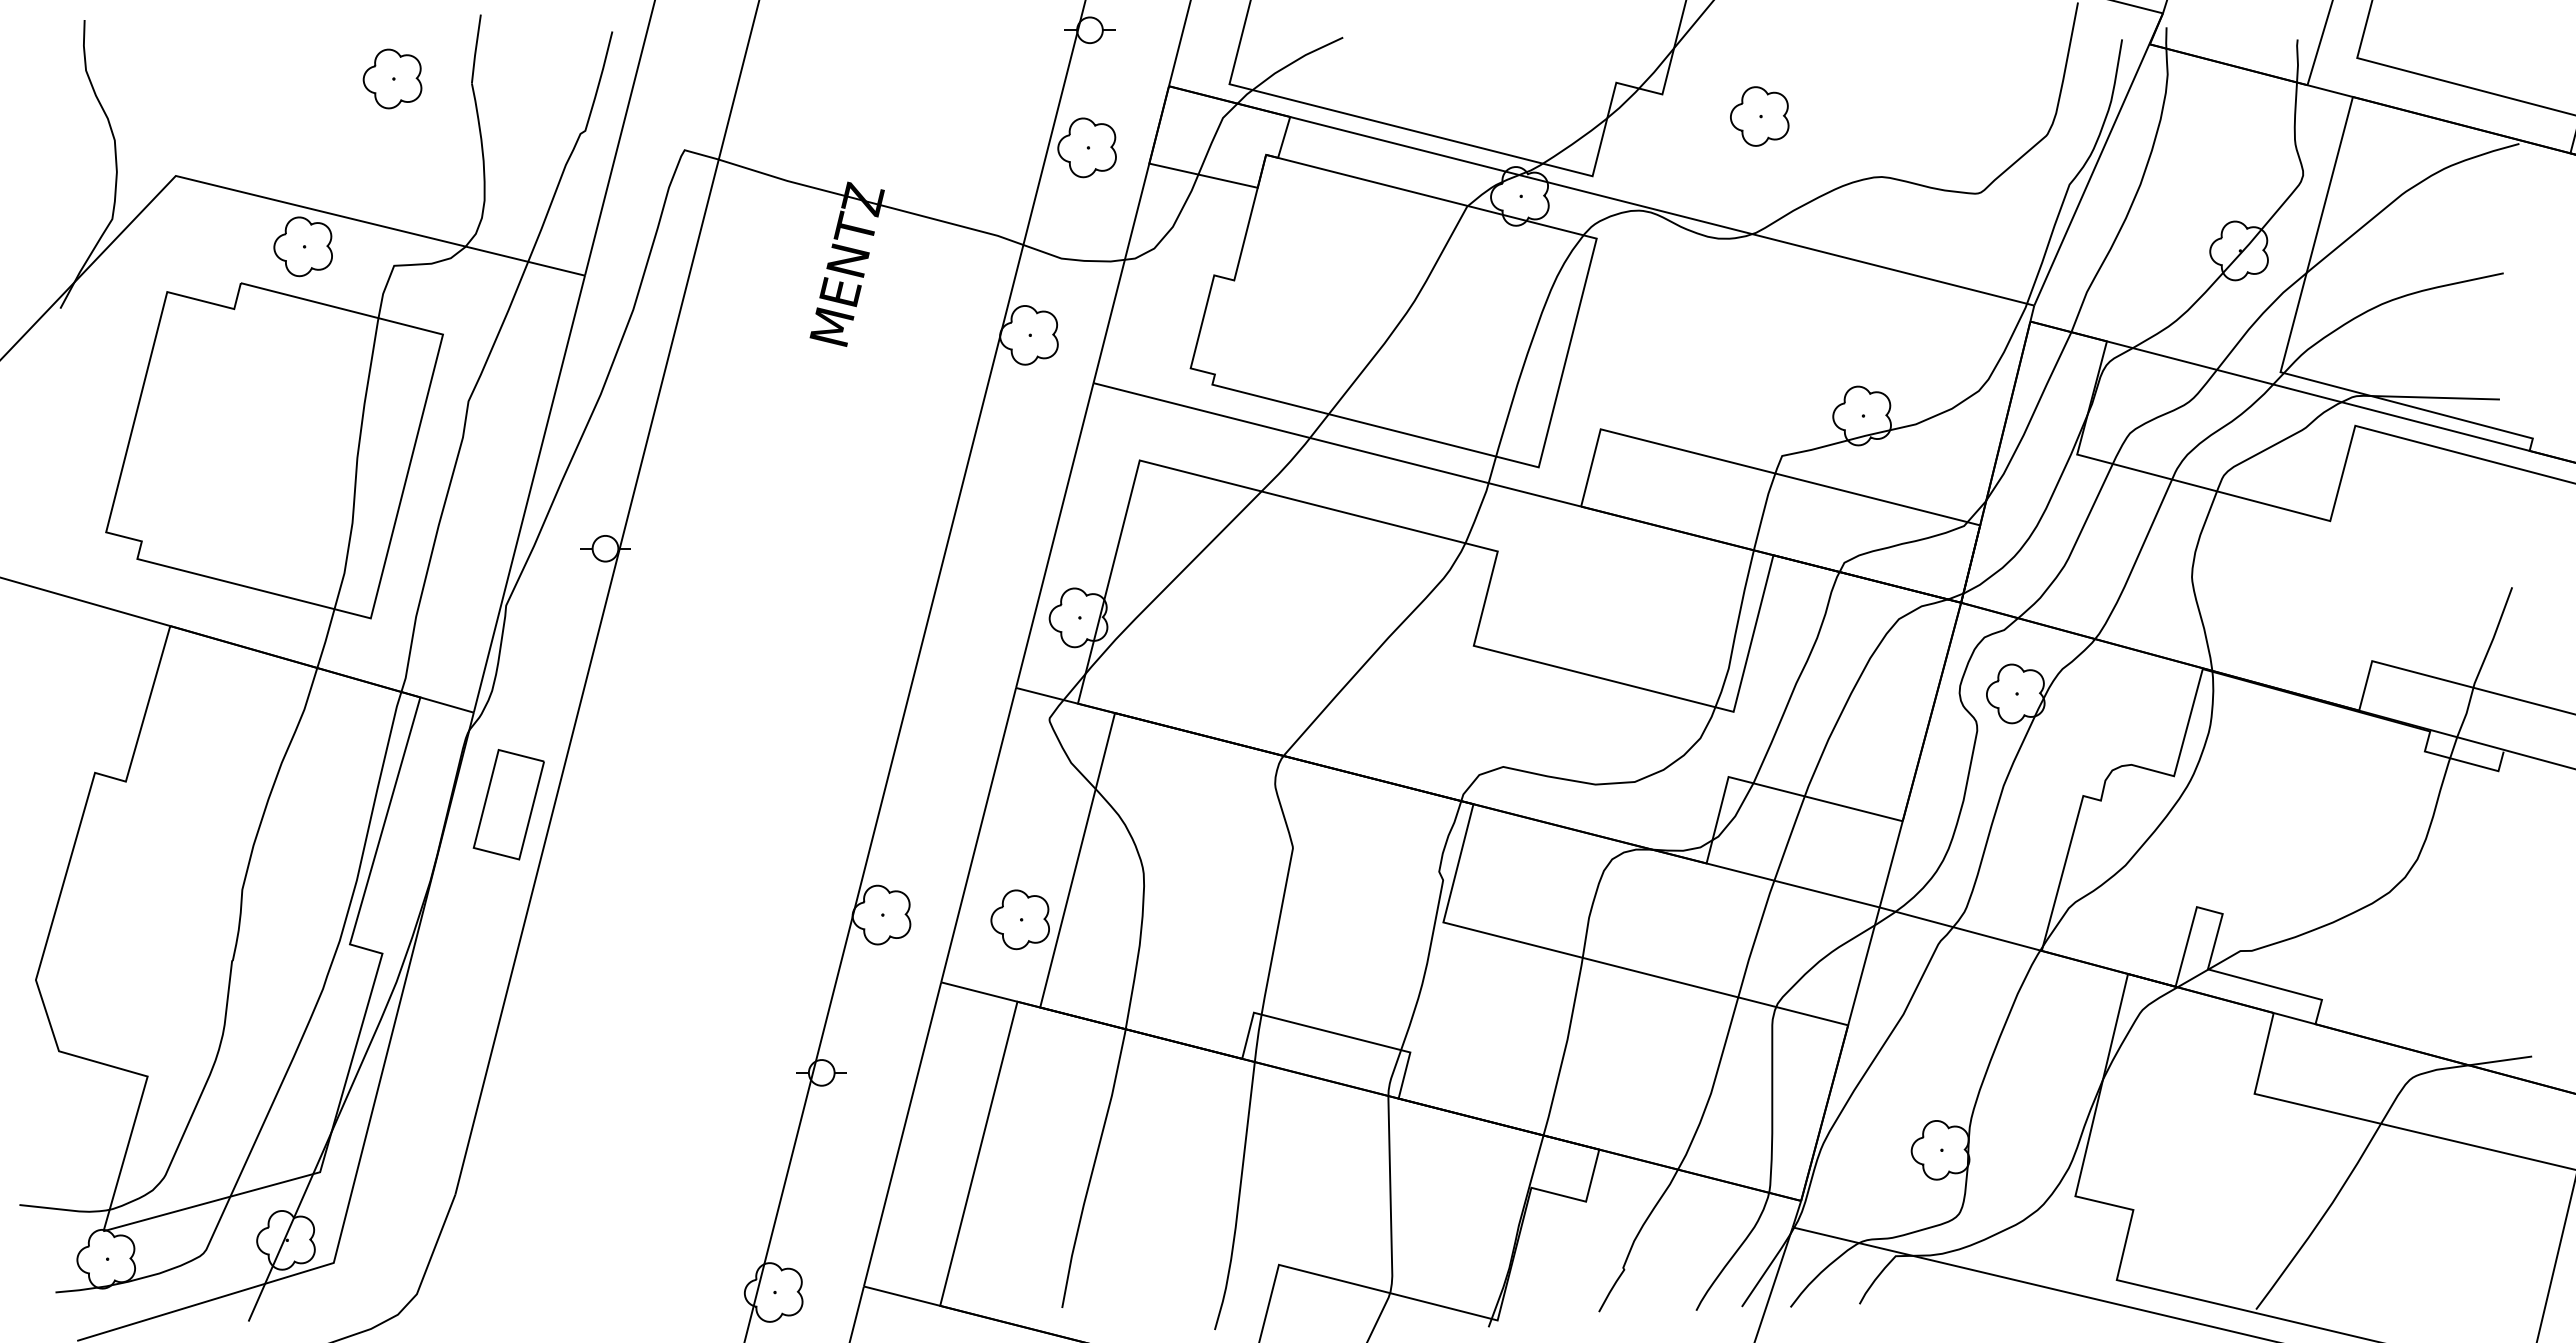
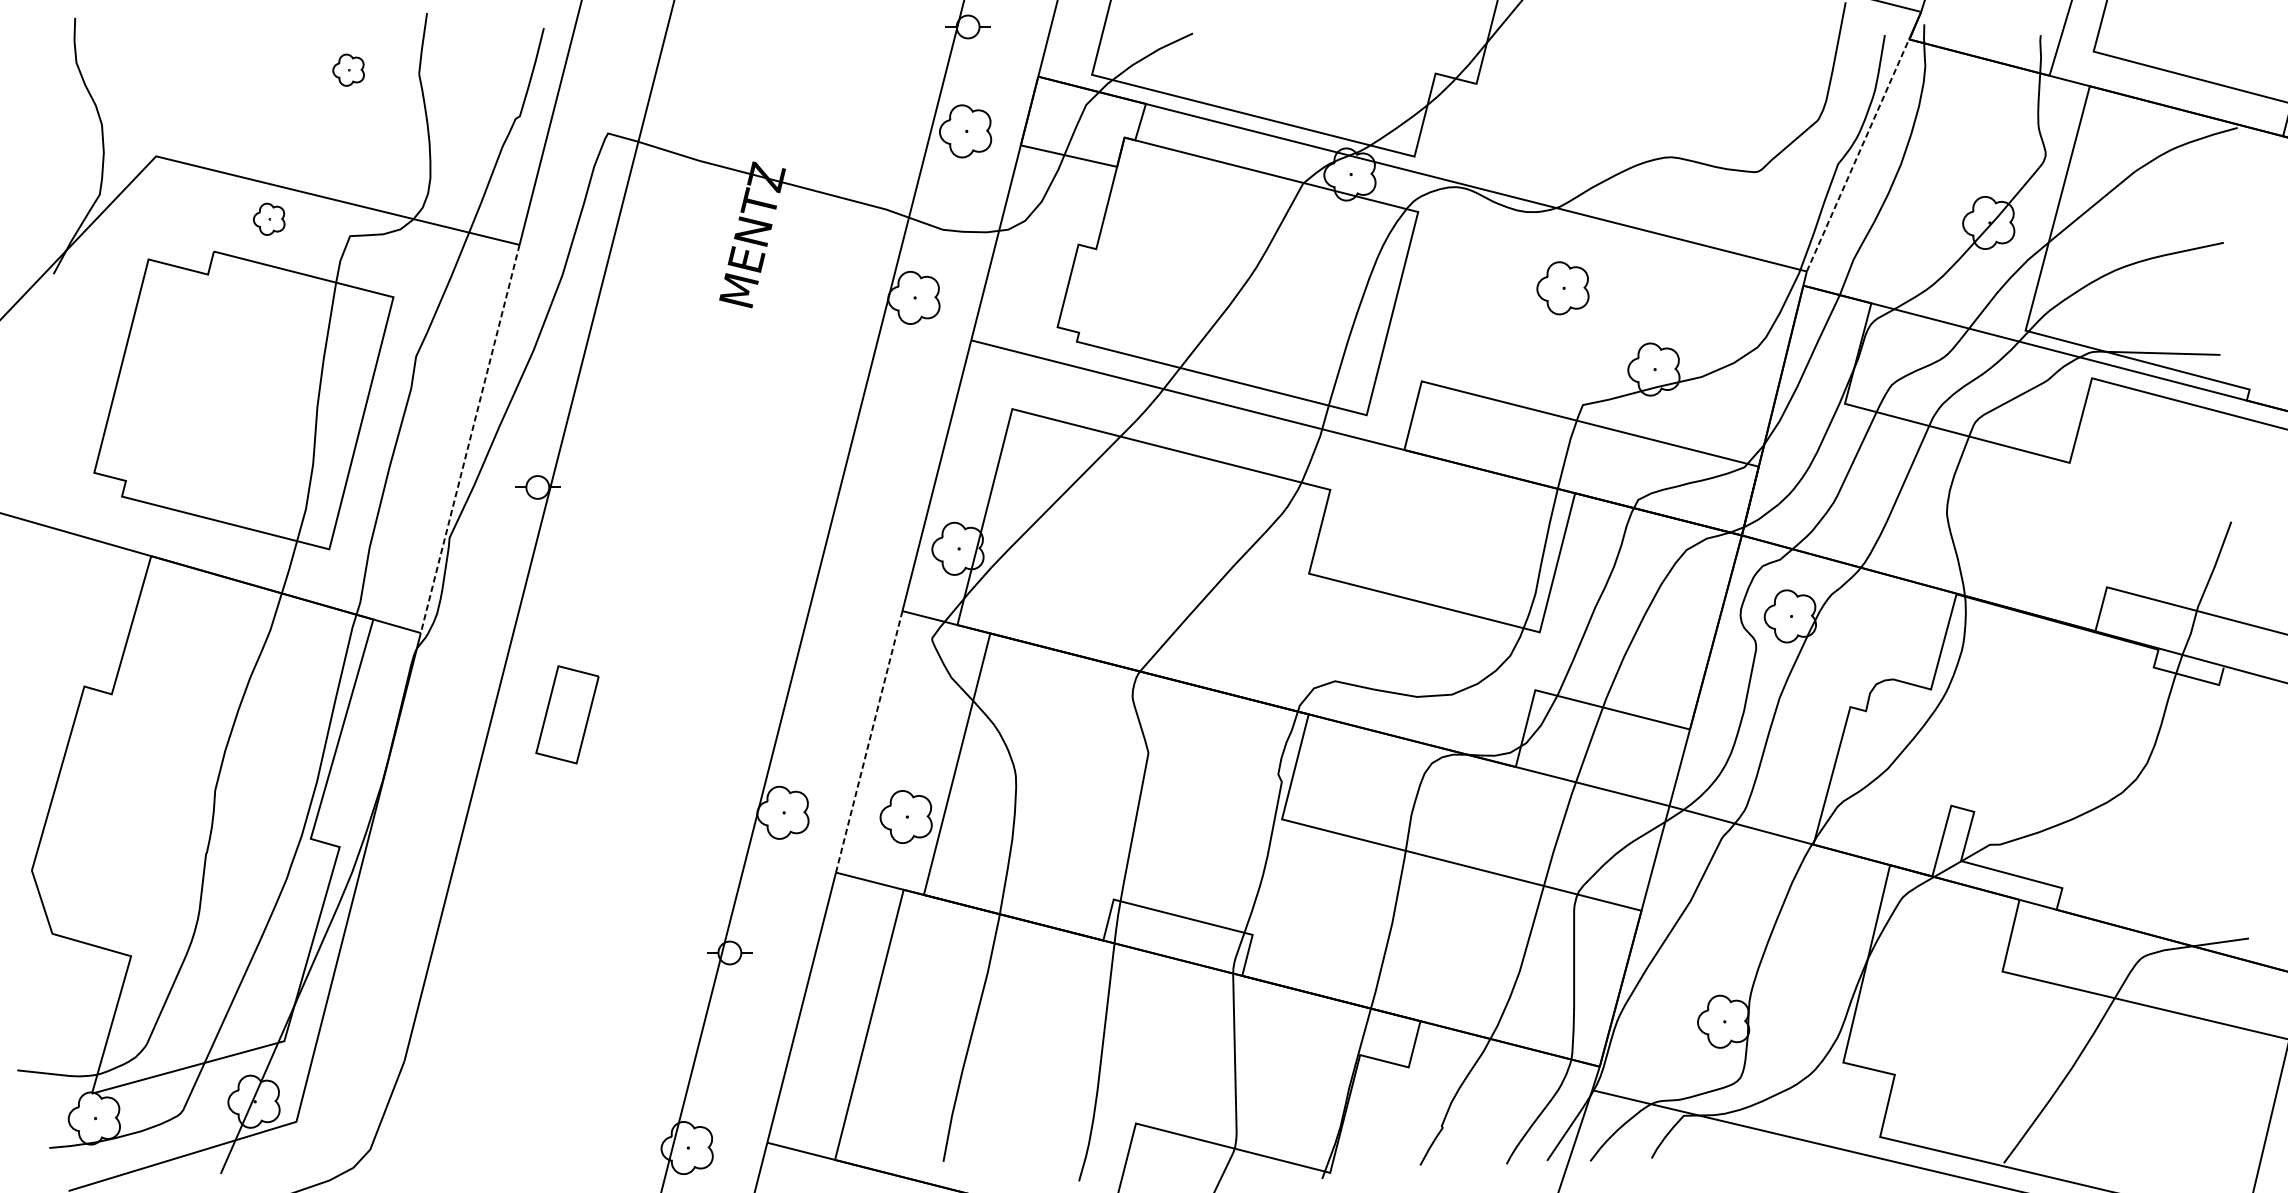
part: (392, 78) -> (348, 69), size x0.6
part: (1759, 116) -> (1562, 288), moved
line: (2091, 174) -> (1857, 155), solid -> dashed
part: (302, 246) -> (268, 219), size x0.6
line: (529, 494) -> (470, 439), solid -> dashed
part: (508, 804) -> (567, 714), moved
line: (978, 835) -> (869, 742), solid -> dashed

